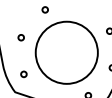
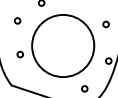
circle: (21, 37) -> (17, 20), moved
circle: (23, 74) -> (19, 54), moved

